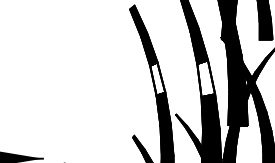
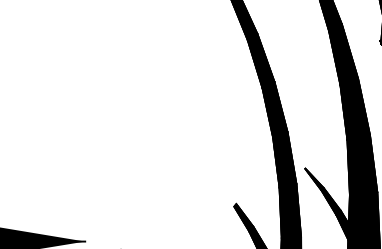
fill: (157, 78) -> (274, 108), added
fill: (206, 78) -> (355, 108), added

